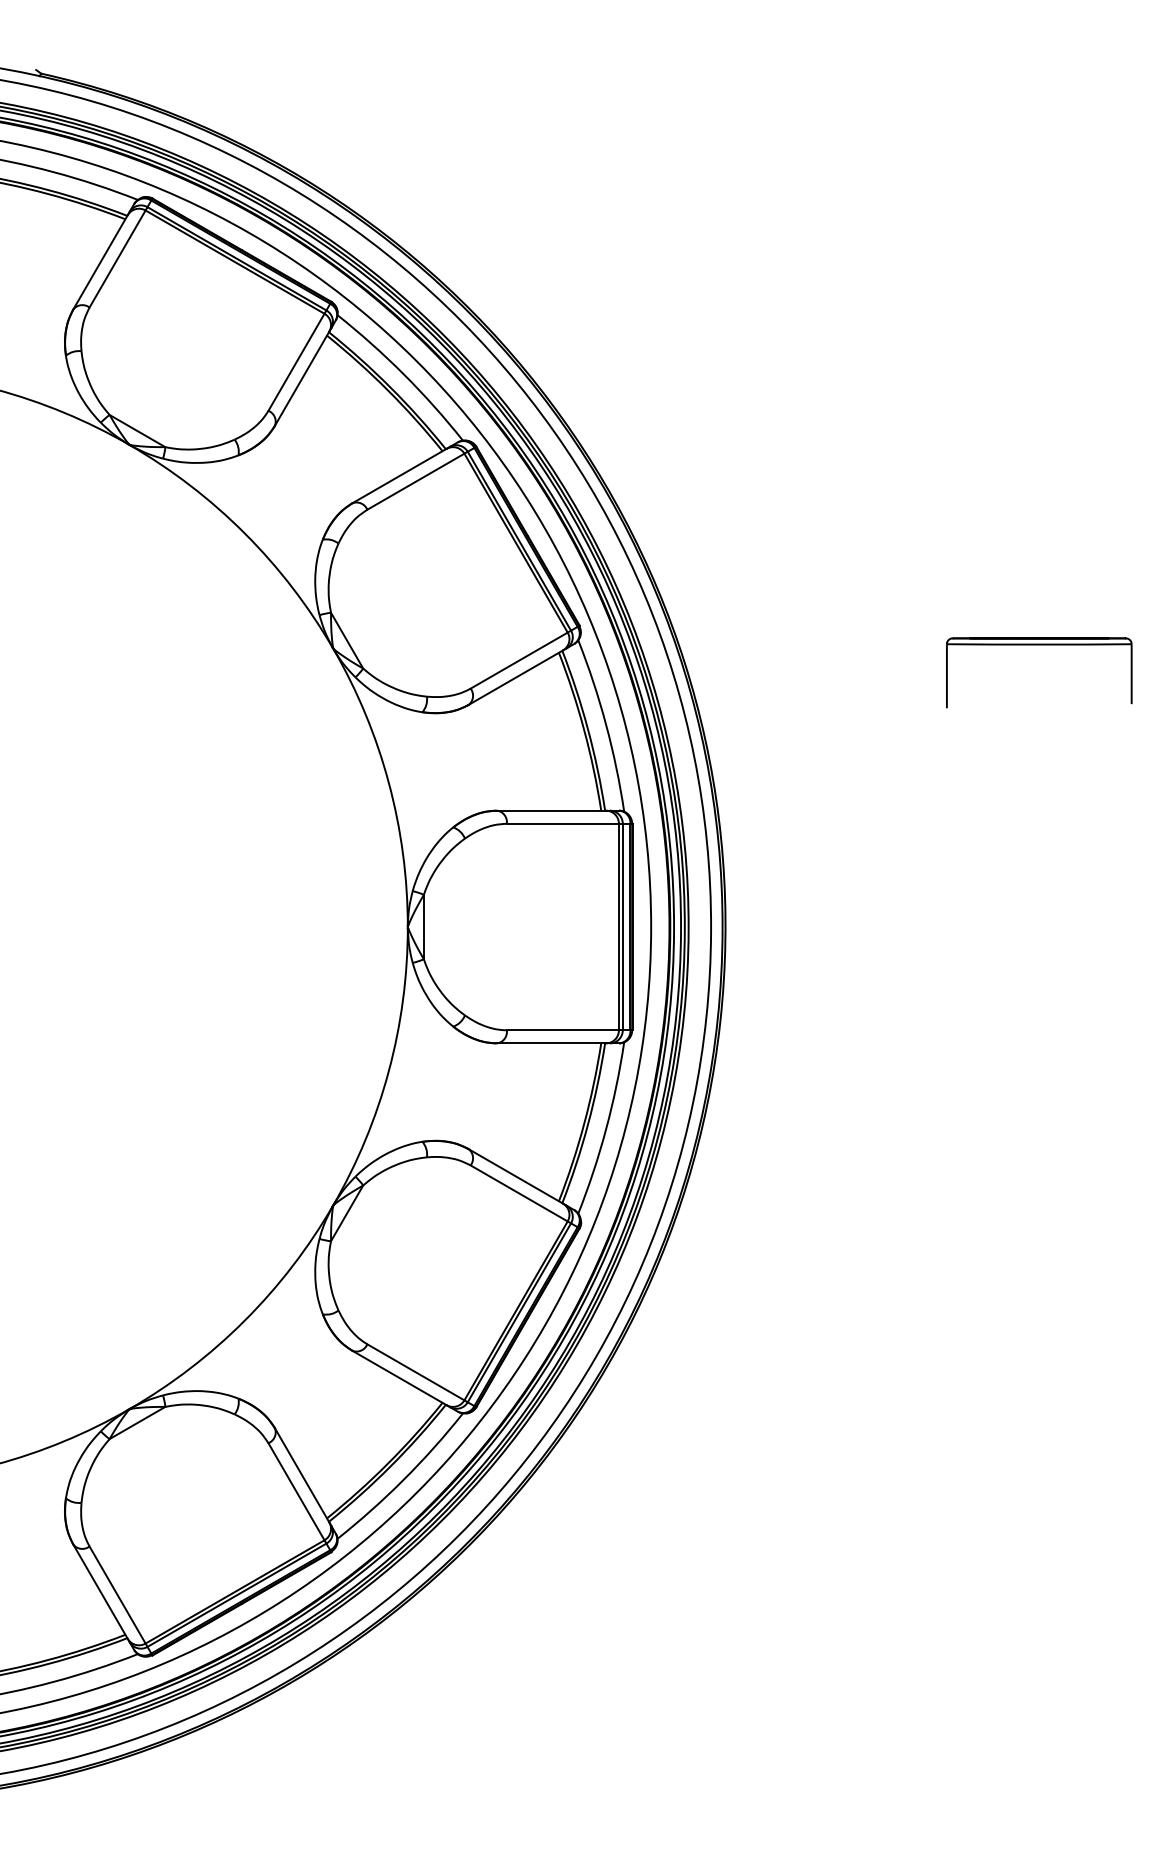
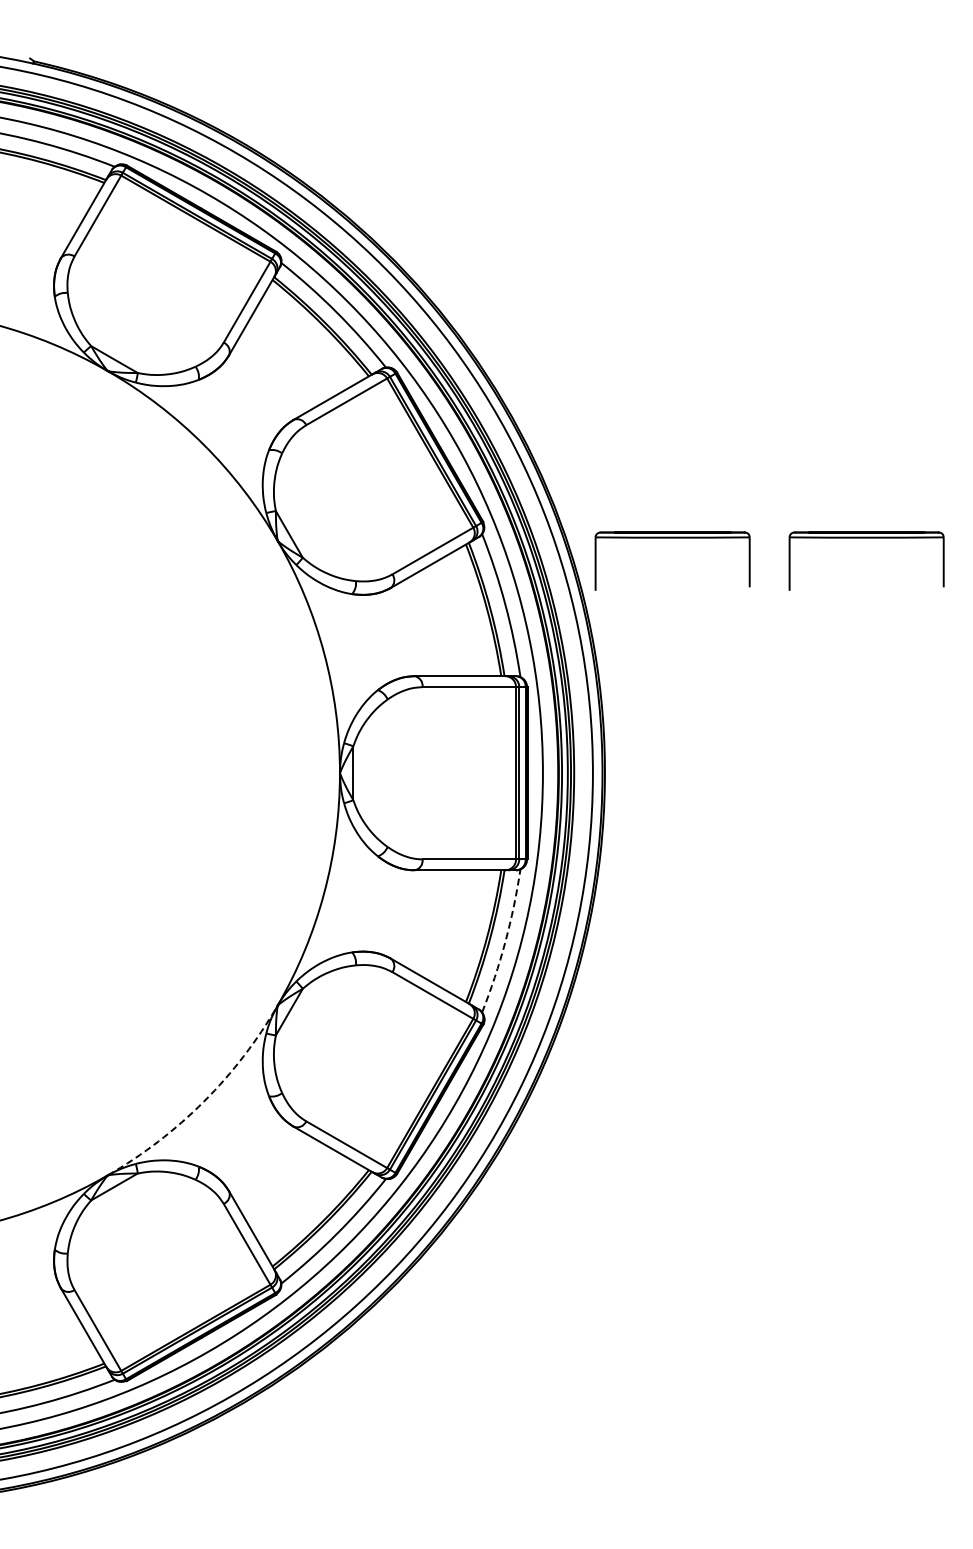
part: (806, 645) -> (672, 538), added
arc: (606, 1129) -> (505, 942), solid -> dashed
arc: (244, 1320) -> (203, 1101), solid -> dashed

